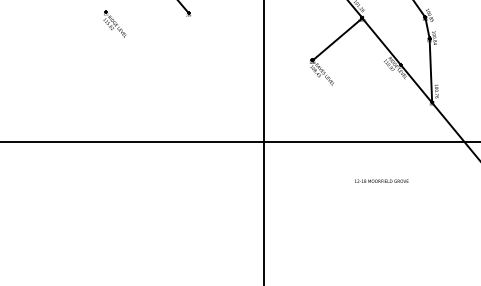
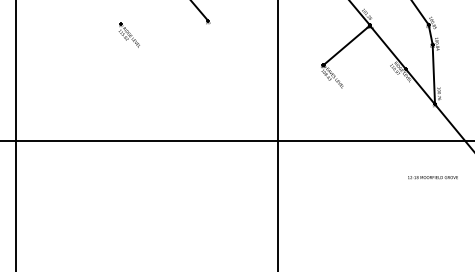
part: (113, 23) -> (128, 34), moved
text: (381, 181) -> (432, 177), moved

